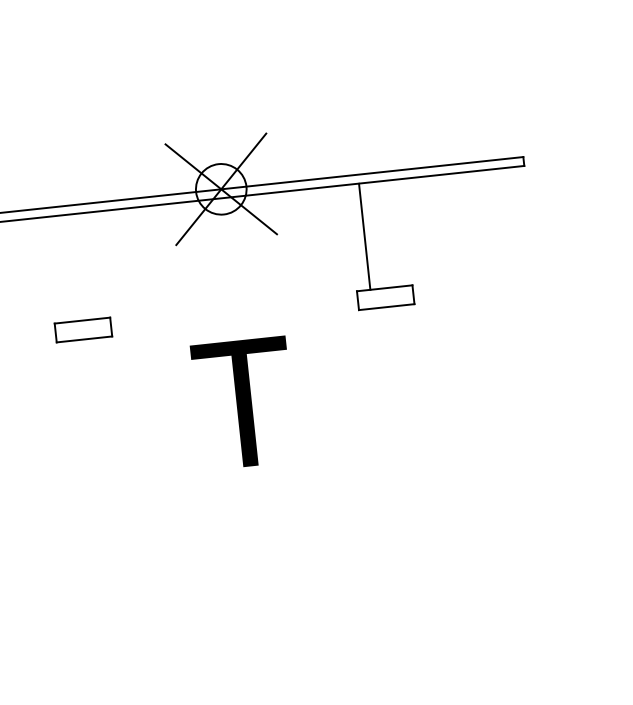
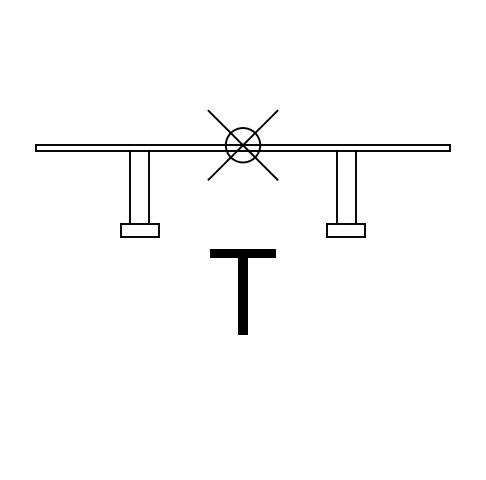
line: (393, 233) -> (356, 187), added
line: (91, 265) -> (149, 187), added
line: (61, 268) -> (129, 187), added

